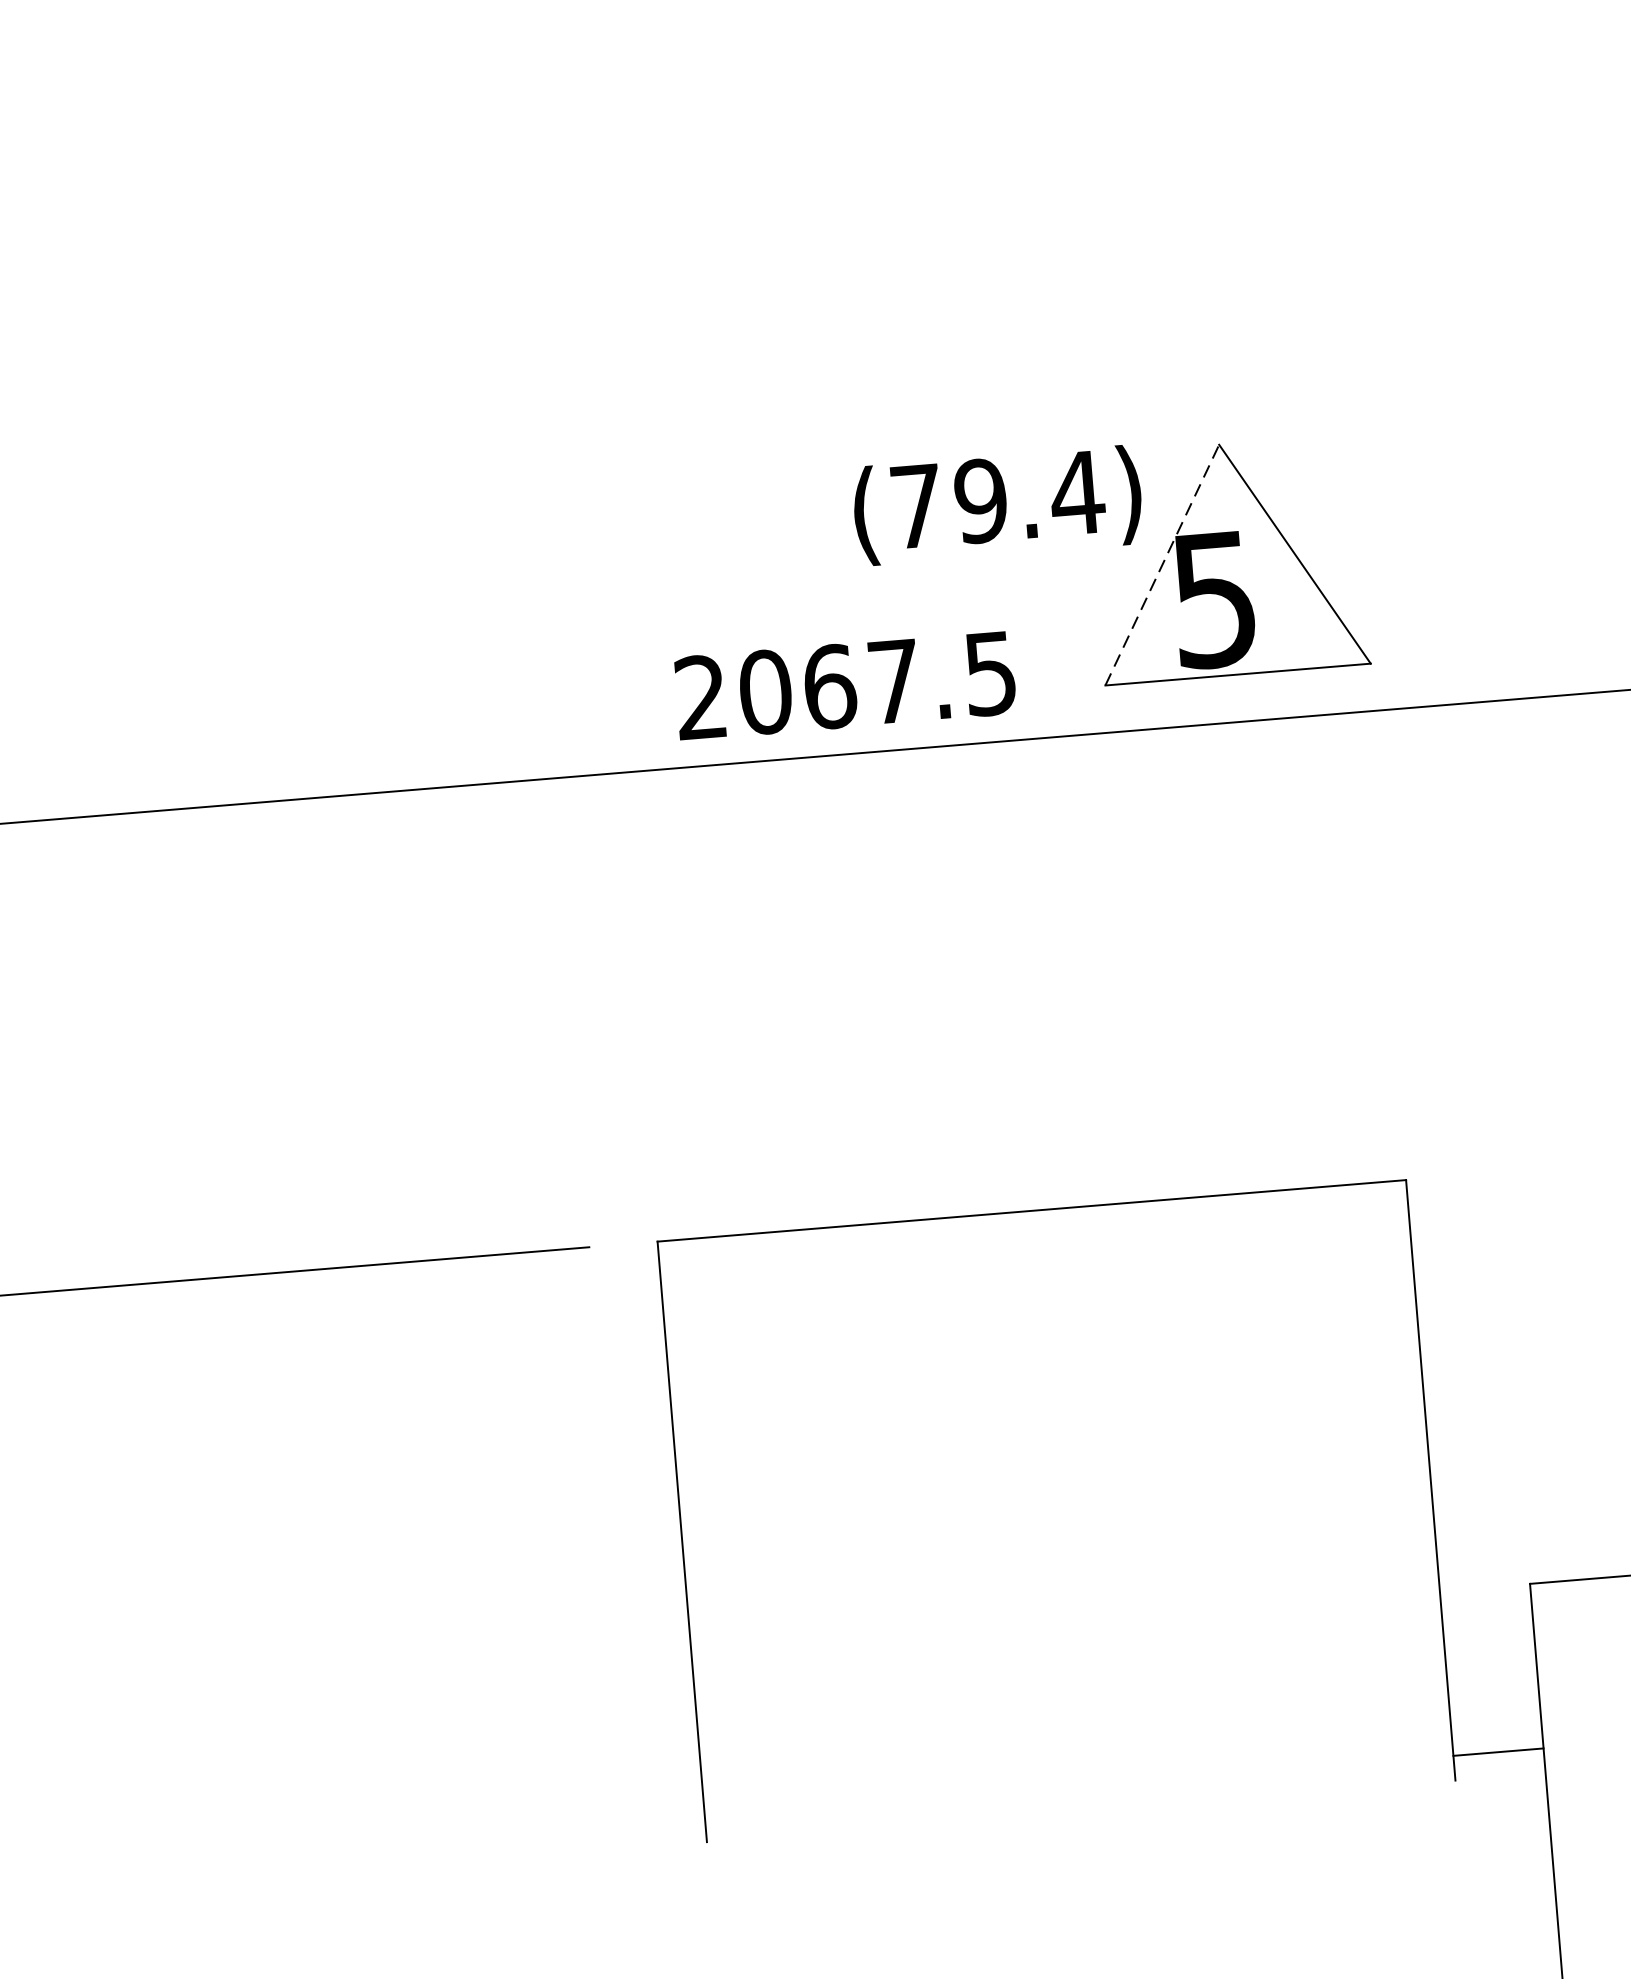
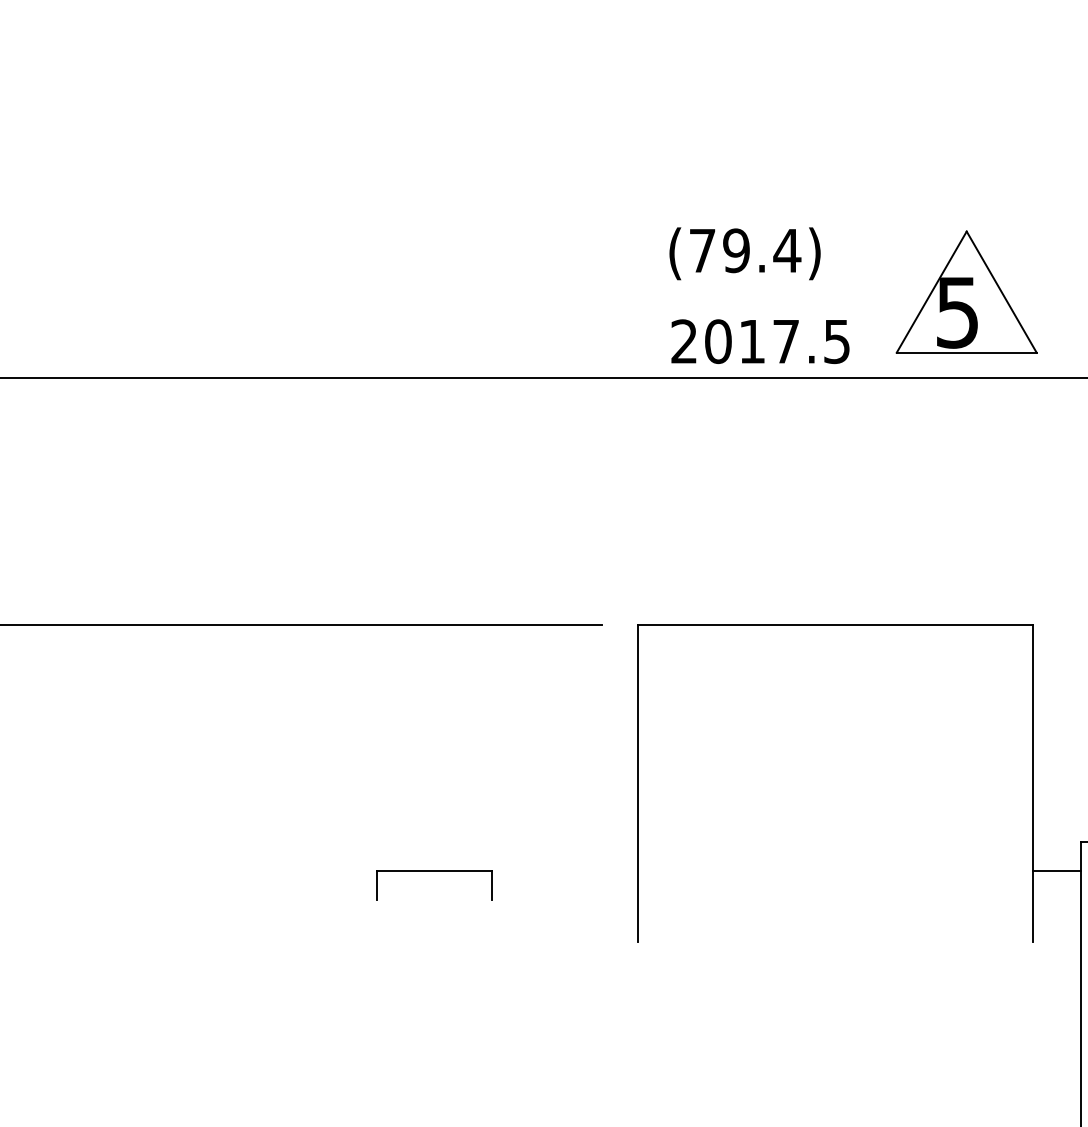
text: (996, 504) -> (744, 253), moved
line: (1161, 565) -> (931, 292), dashed -> solid
text: (830, 686) -> (752, 341), 2067.5 -> 2017.5
part: (310, 1740) -> (434, 871), added
line: (1497, 1751) -> (1056, 870), moved

